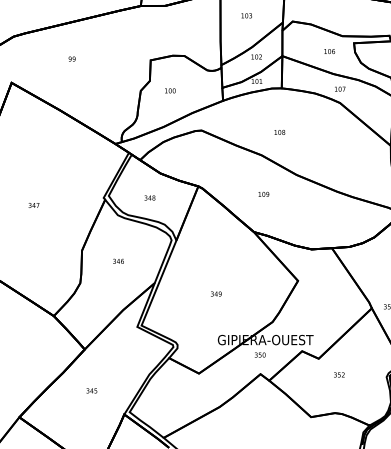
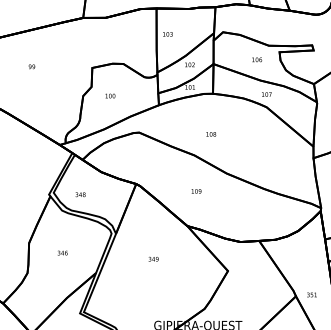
text: (246, 15) -> (167, 34), moved
text: (71, 58) -> (31, 66), moved
text: (149, 197) -> (80, 194), moved
text: (216, 293) -> (153, 258), moved

